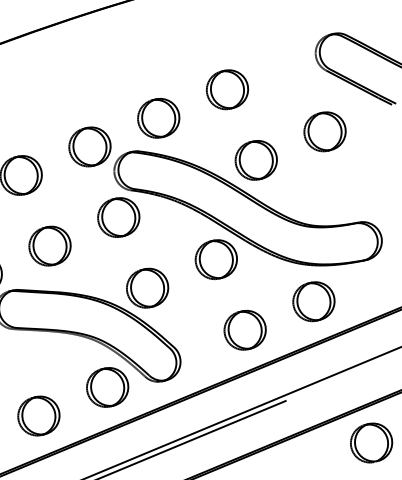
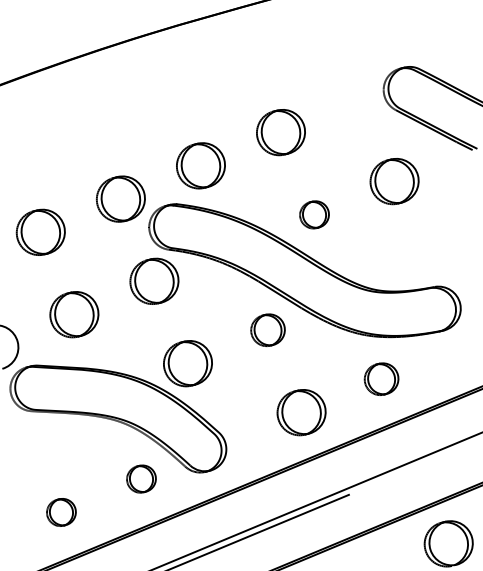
part: (256, 160) -> (314, 214), size x0.6
part: (215, 258) -> (267, 329), size x0.7
part: (313, 300) -> (381, 378), size x0.7
part: (107, 386) -> (141, 478), size x0.6
part: (38, 416) -> (61, 512), size x0.6

